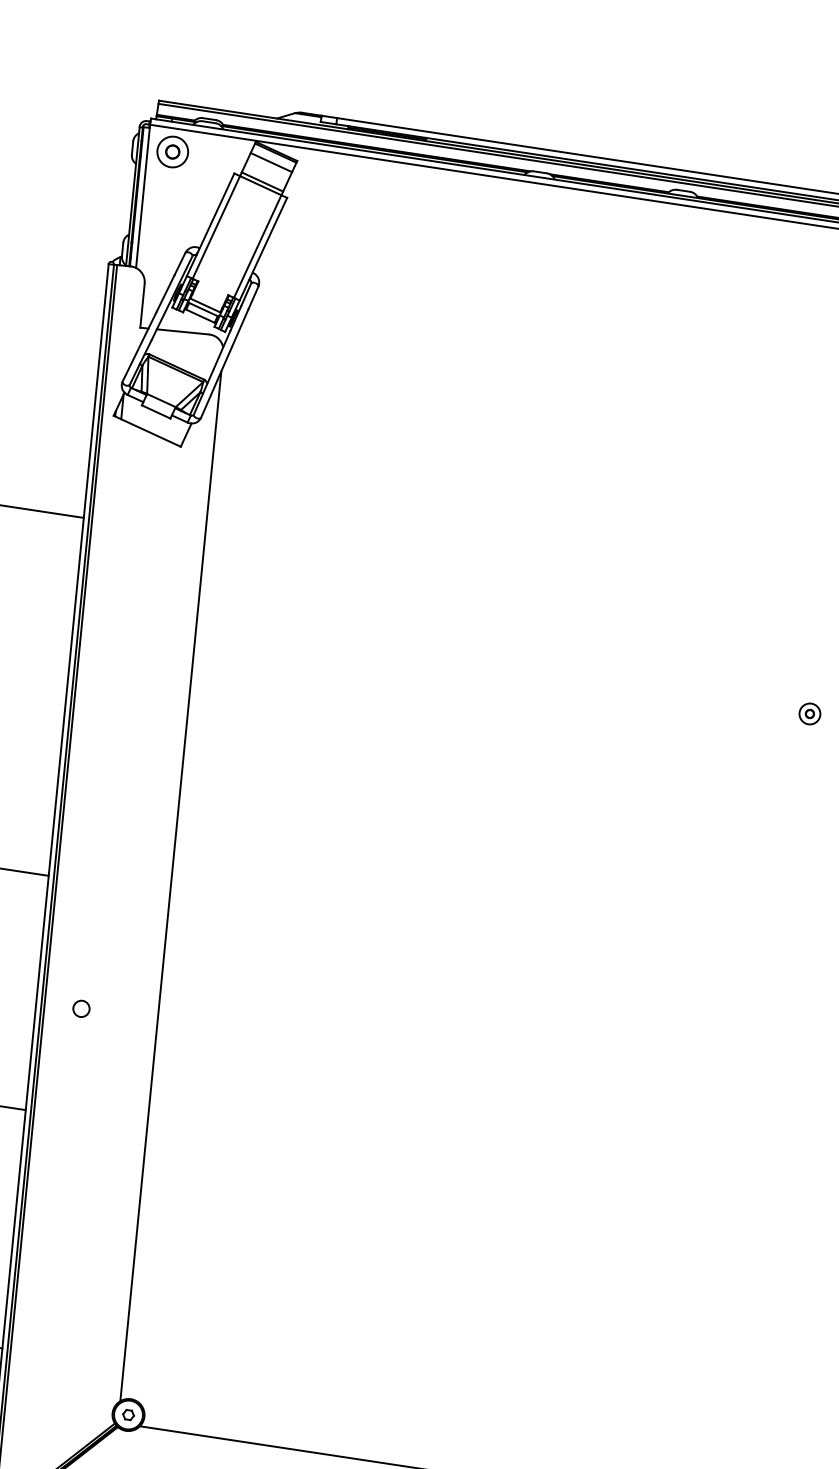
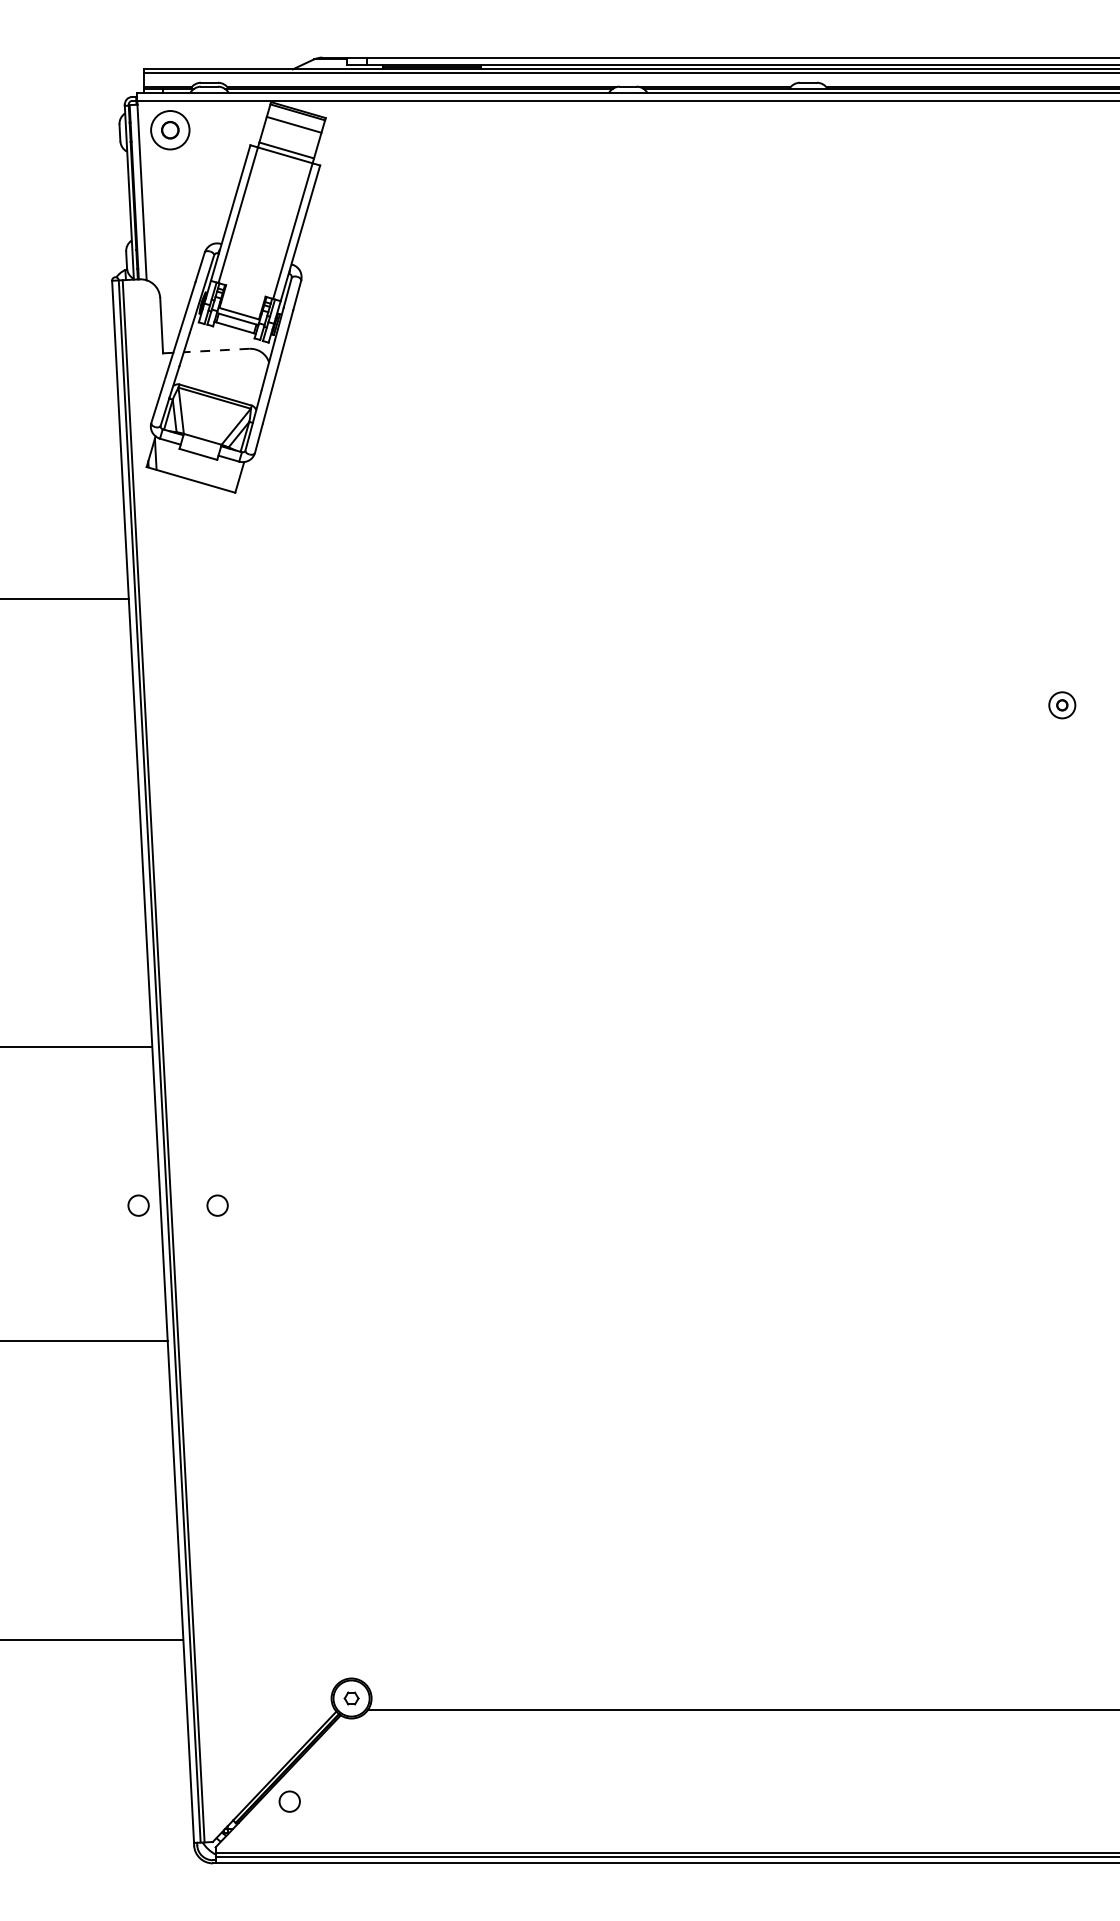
line: (182, 331) -> (216, 350), solid -> dashed
line: (170, 886) -> (304, 1037), removed
circle: (18, 999) -> (138, 1205), added

